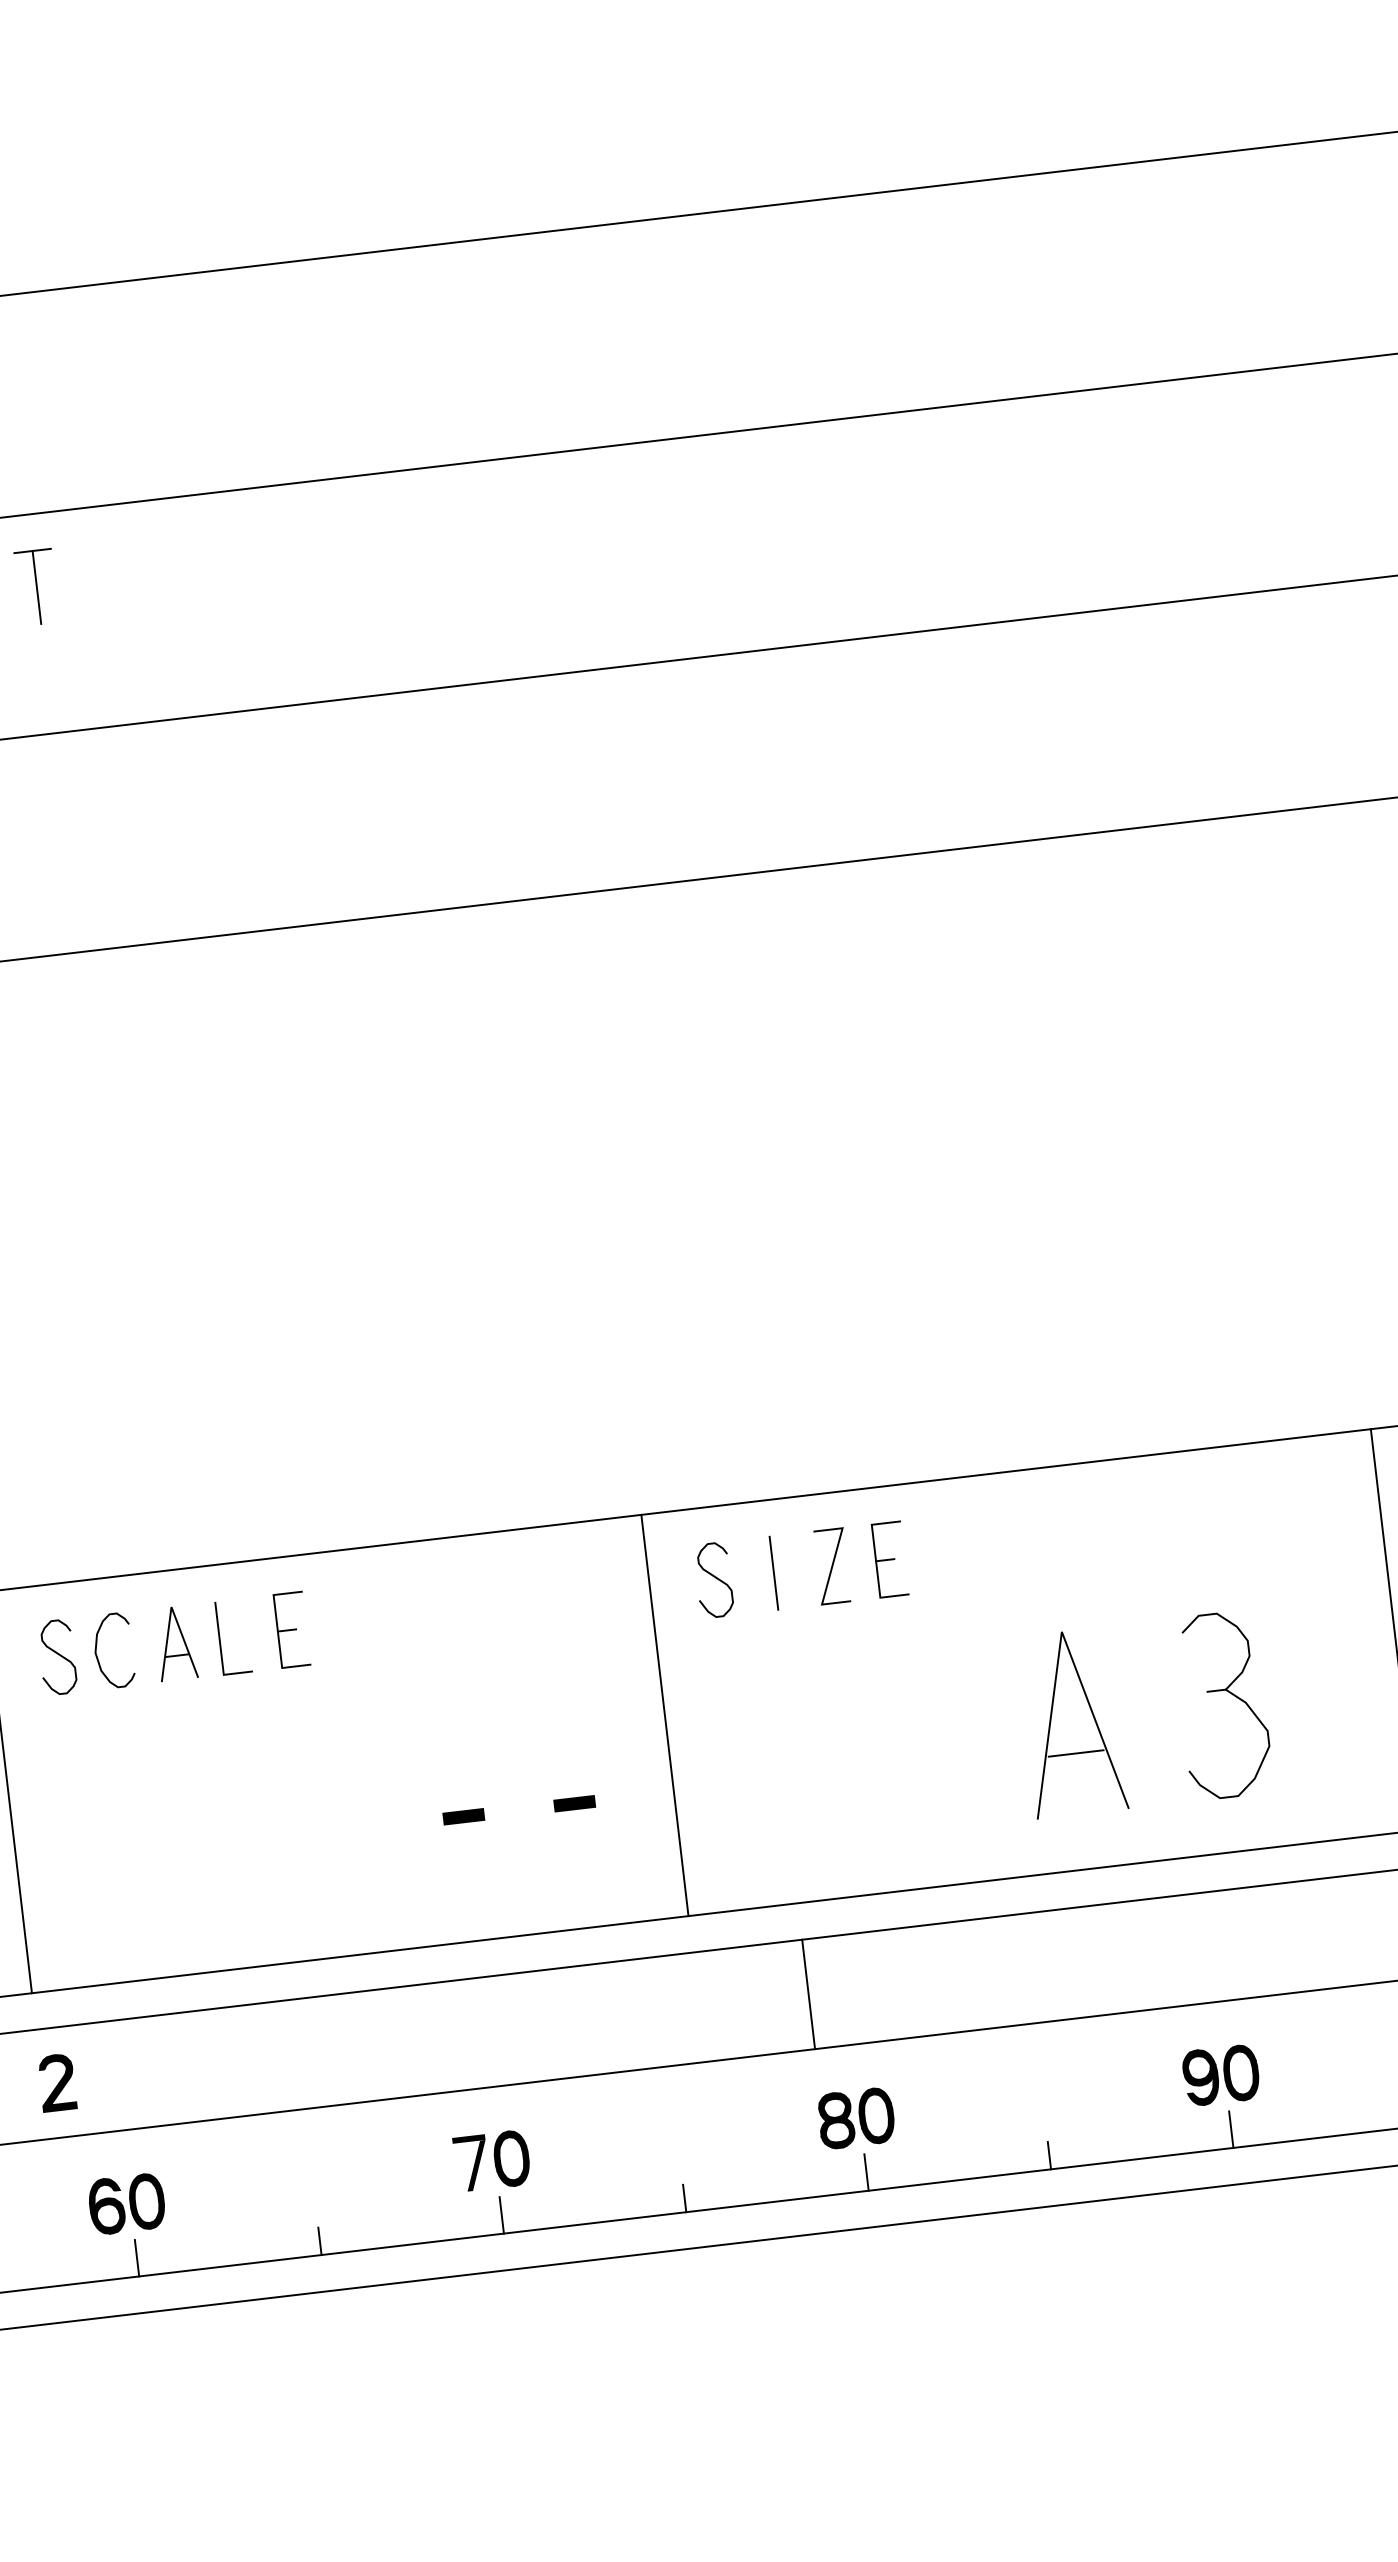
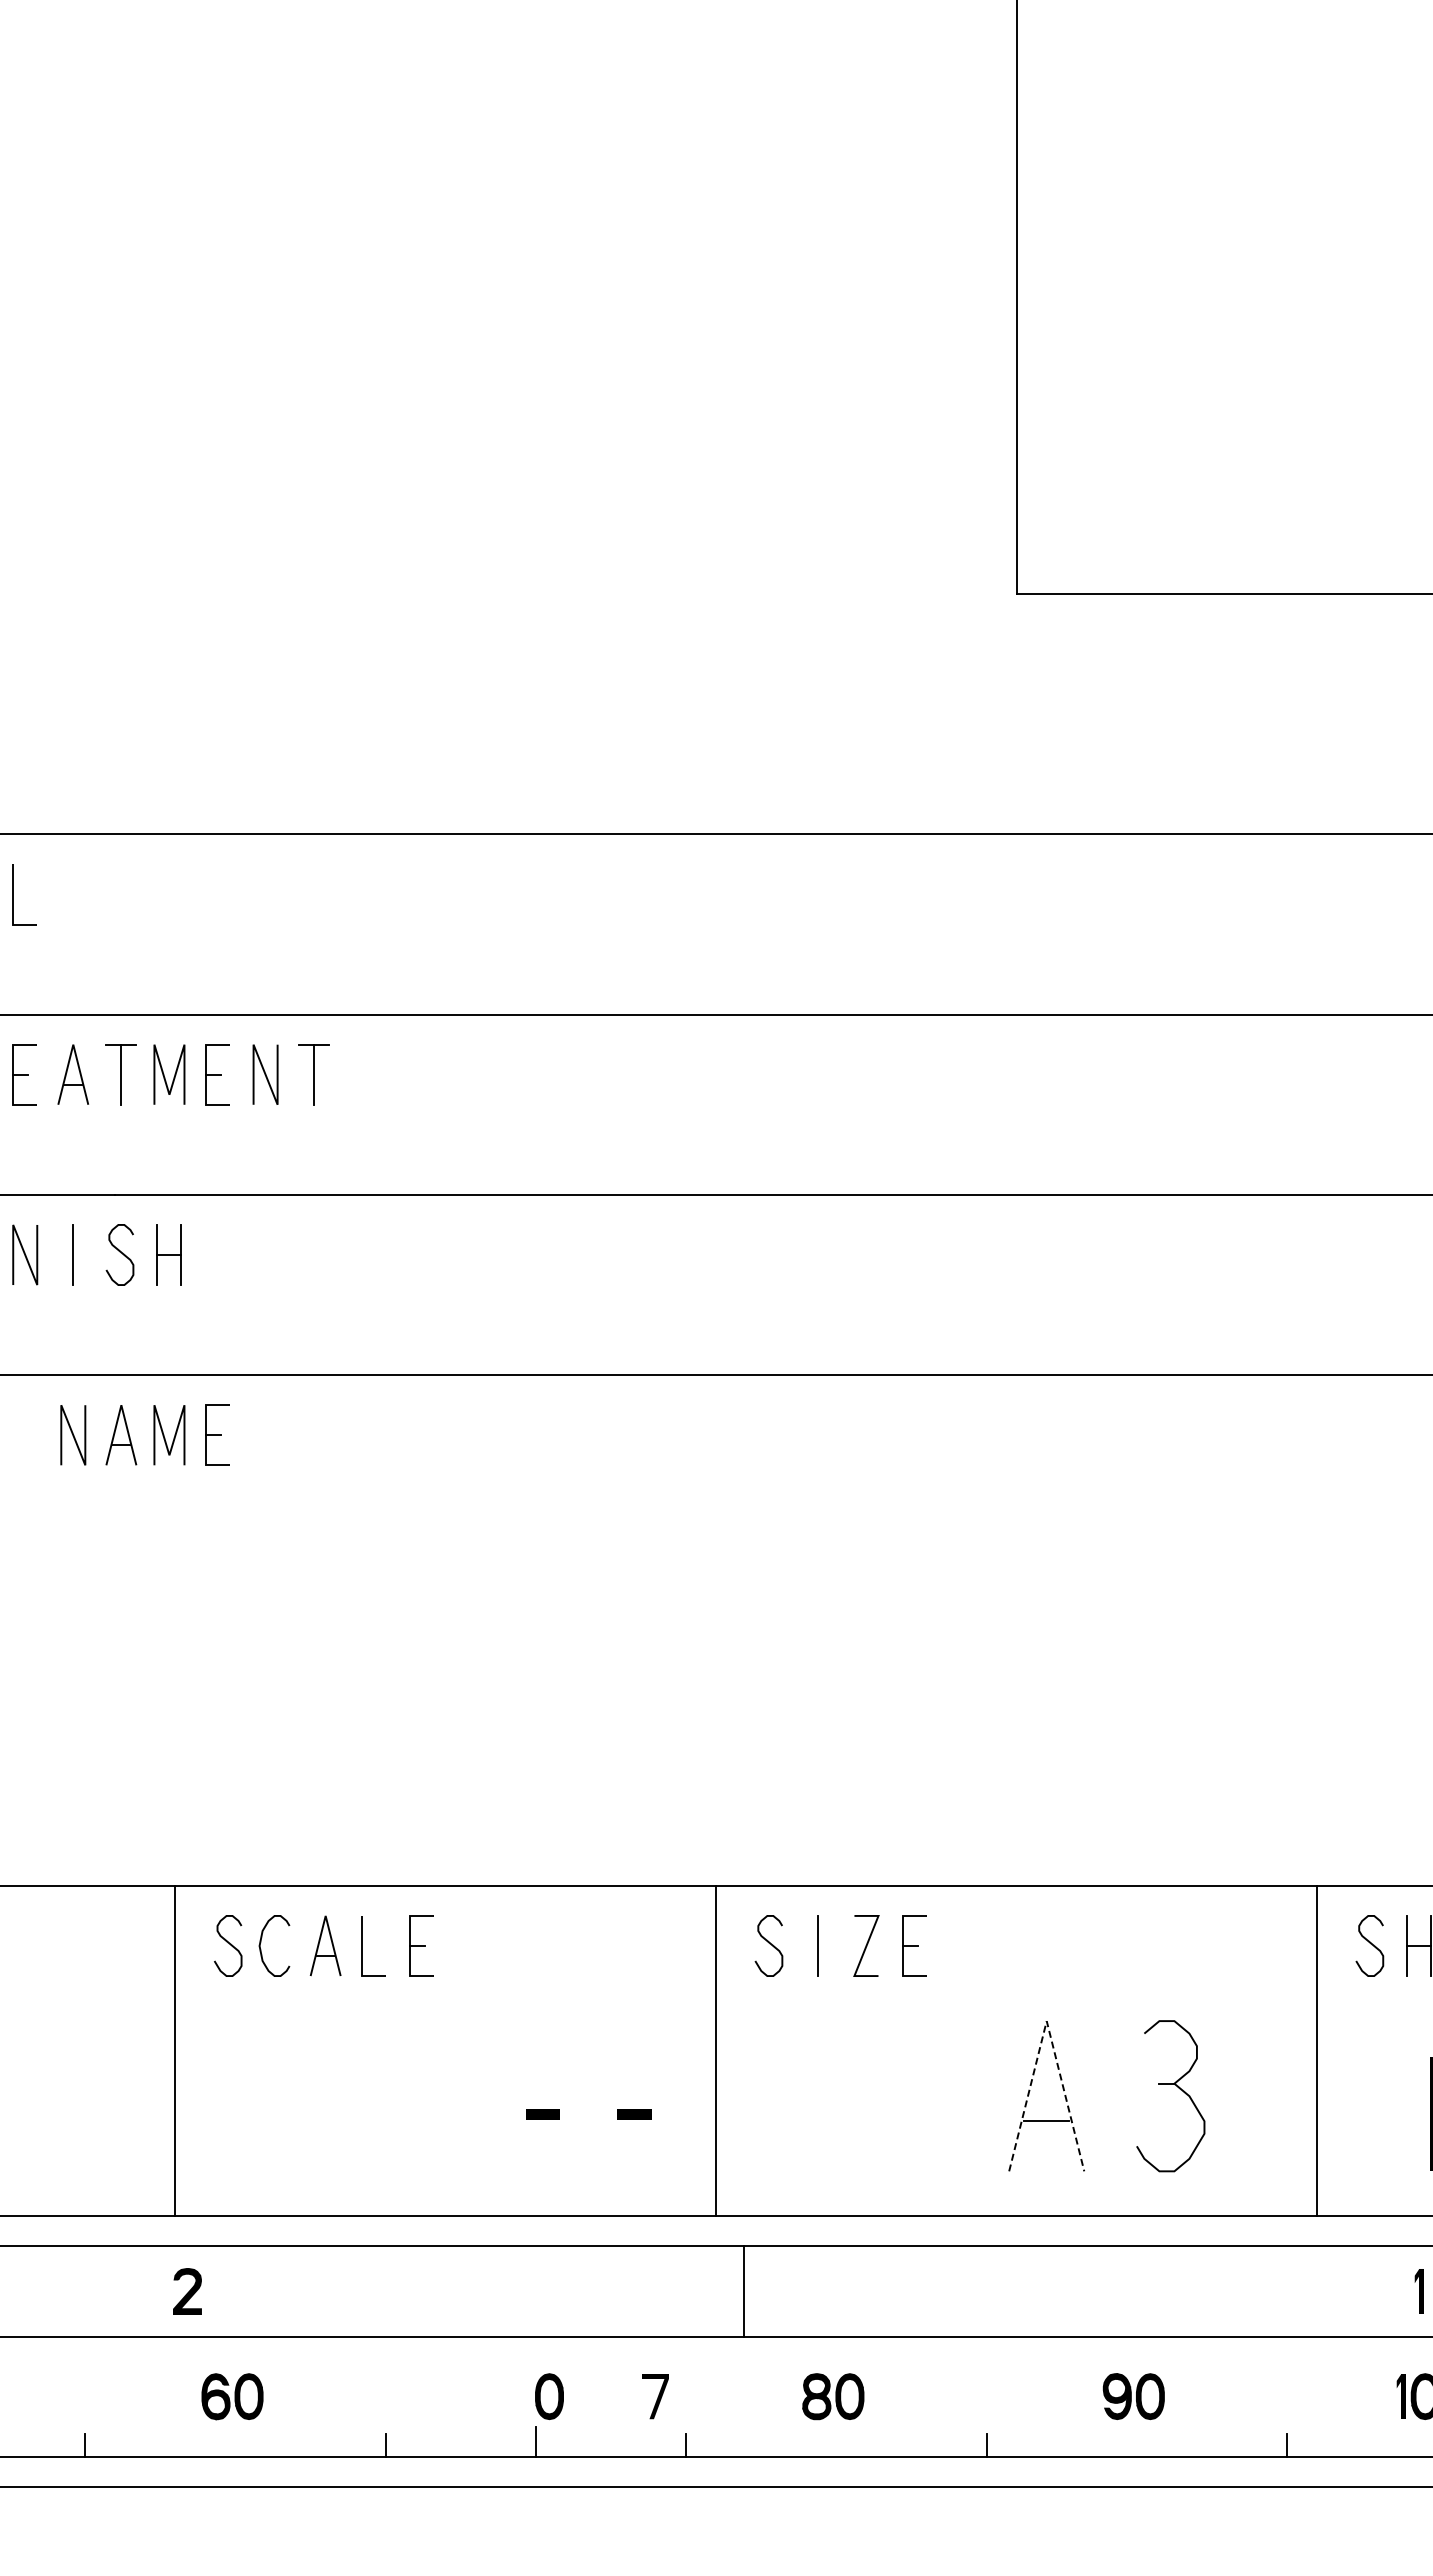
line: (1061, 1632) -> (1046, 2021), solid -> dashed
line: (808, 1994) -> (744, 2291), moved
line: (1230, 2129) -> (1136, 2441), removed
part: (471, 2163) -> (655, 2396), moved
line: (866, 2172) -> (836, 2441), removed
line: (136, 2257) -> (235, 2441), removed

